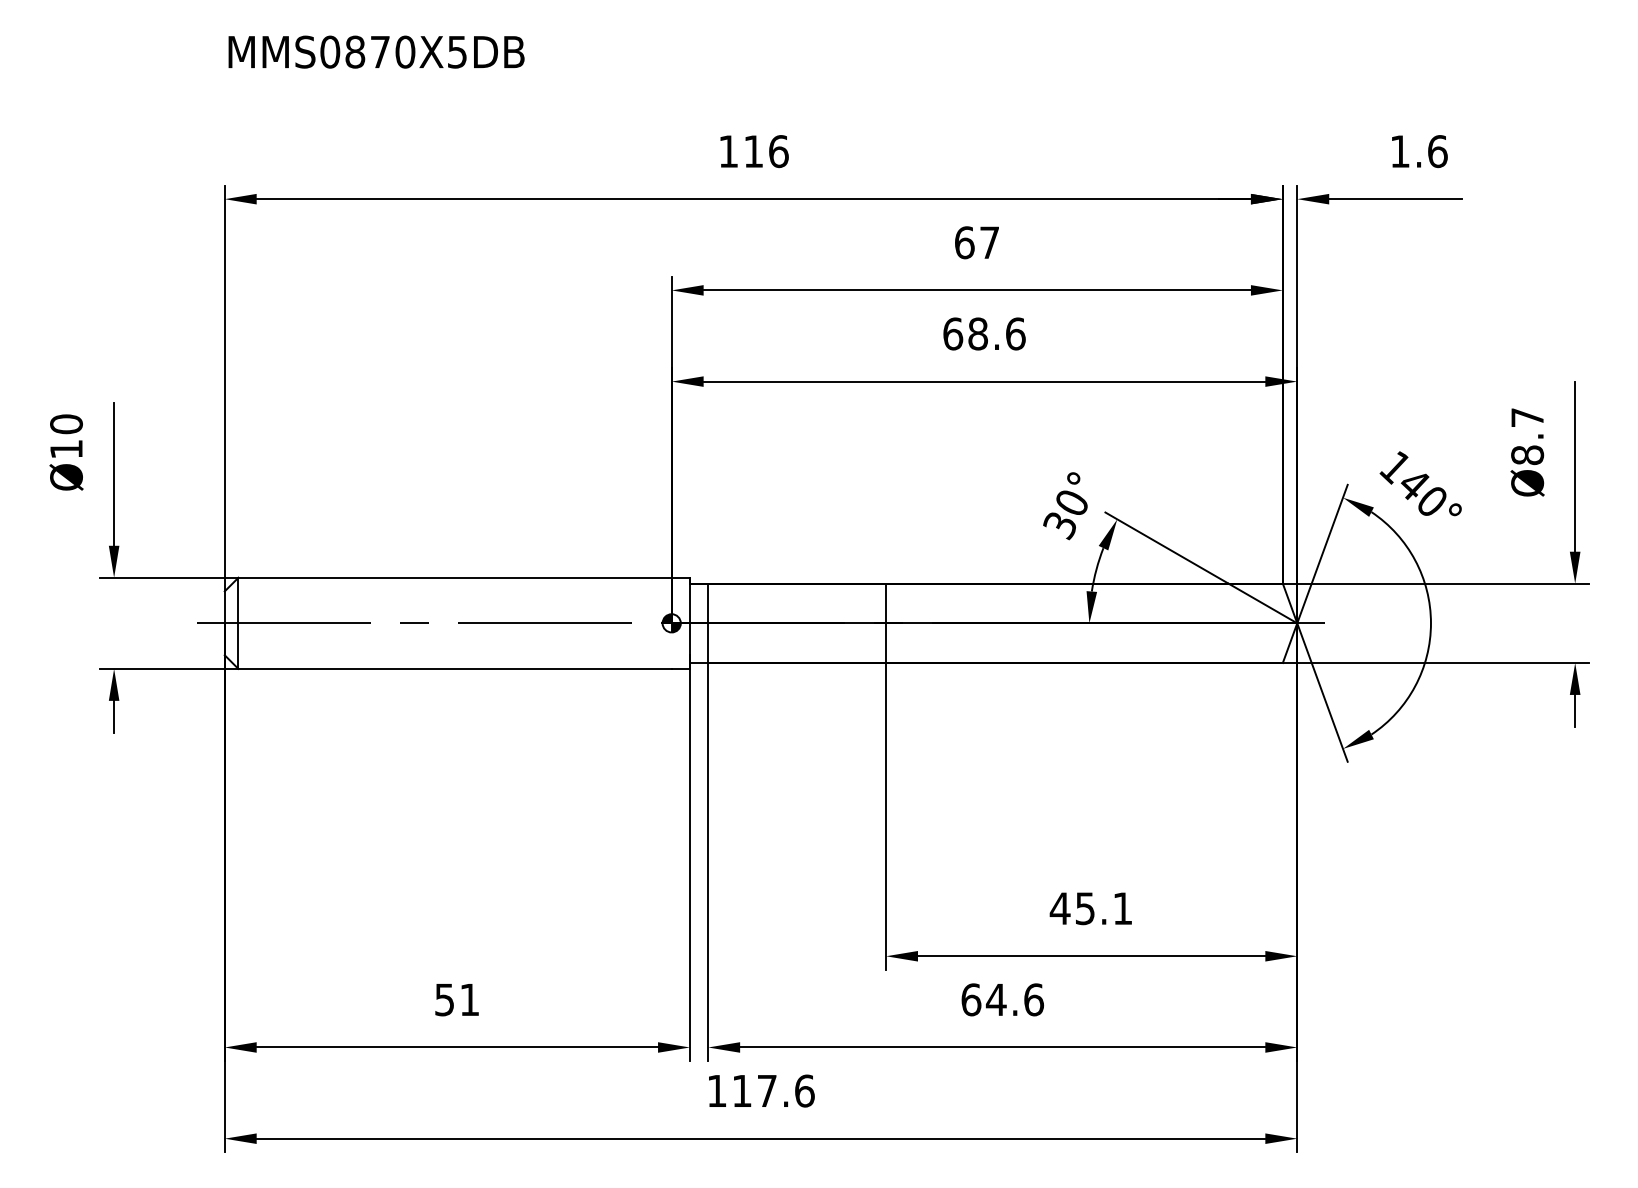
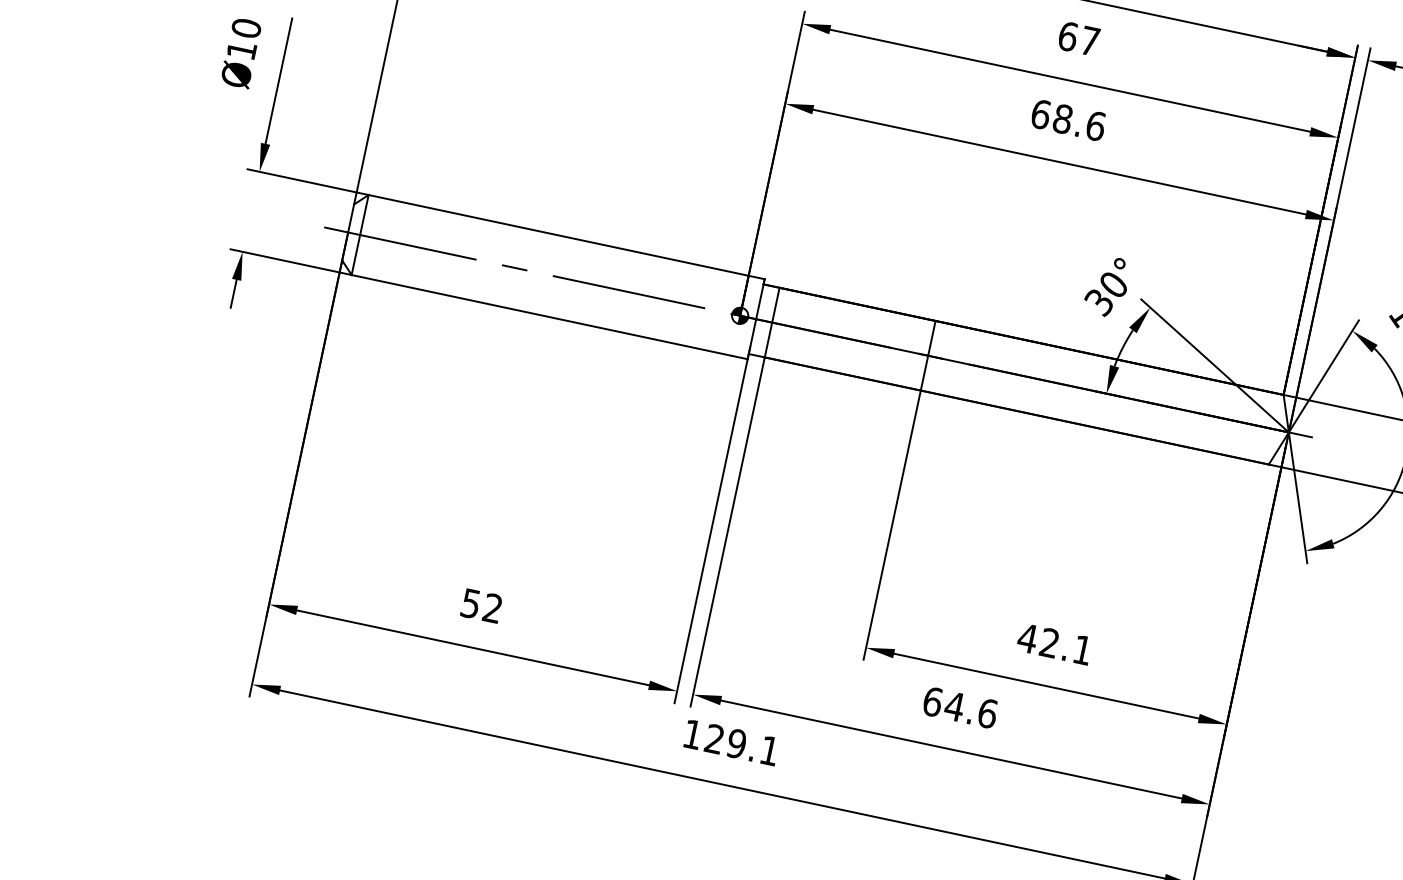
text: (1084, 908) -> (1049, 642), 45.1 -> 42.1
text: (469, 999) -> (492, 608), 51 -> 52
text: (773, 1090) -> (742, 744), 117.6 -> 129.1

